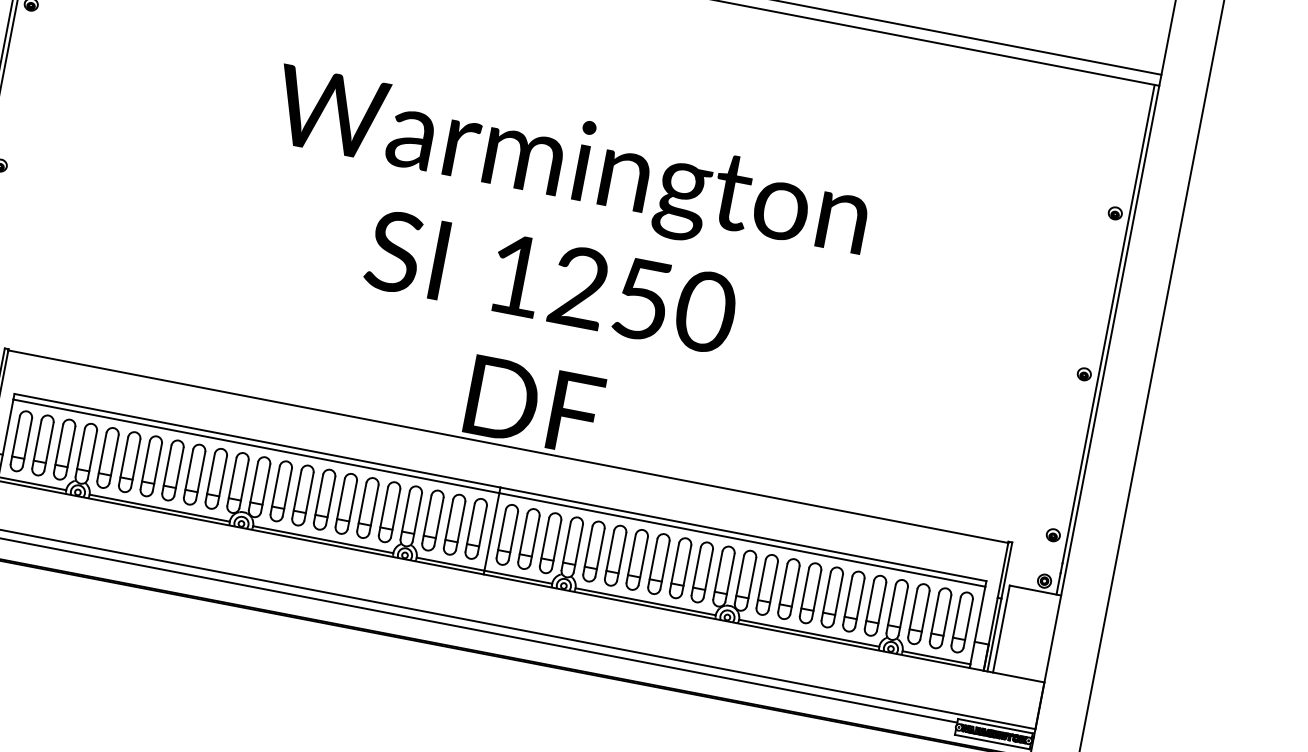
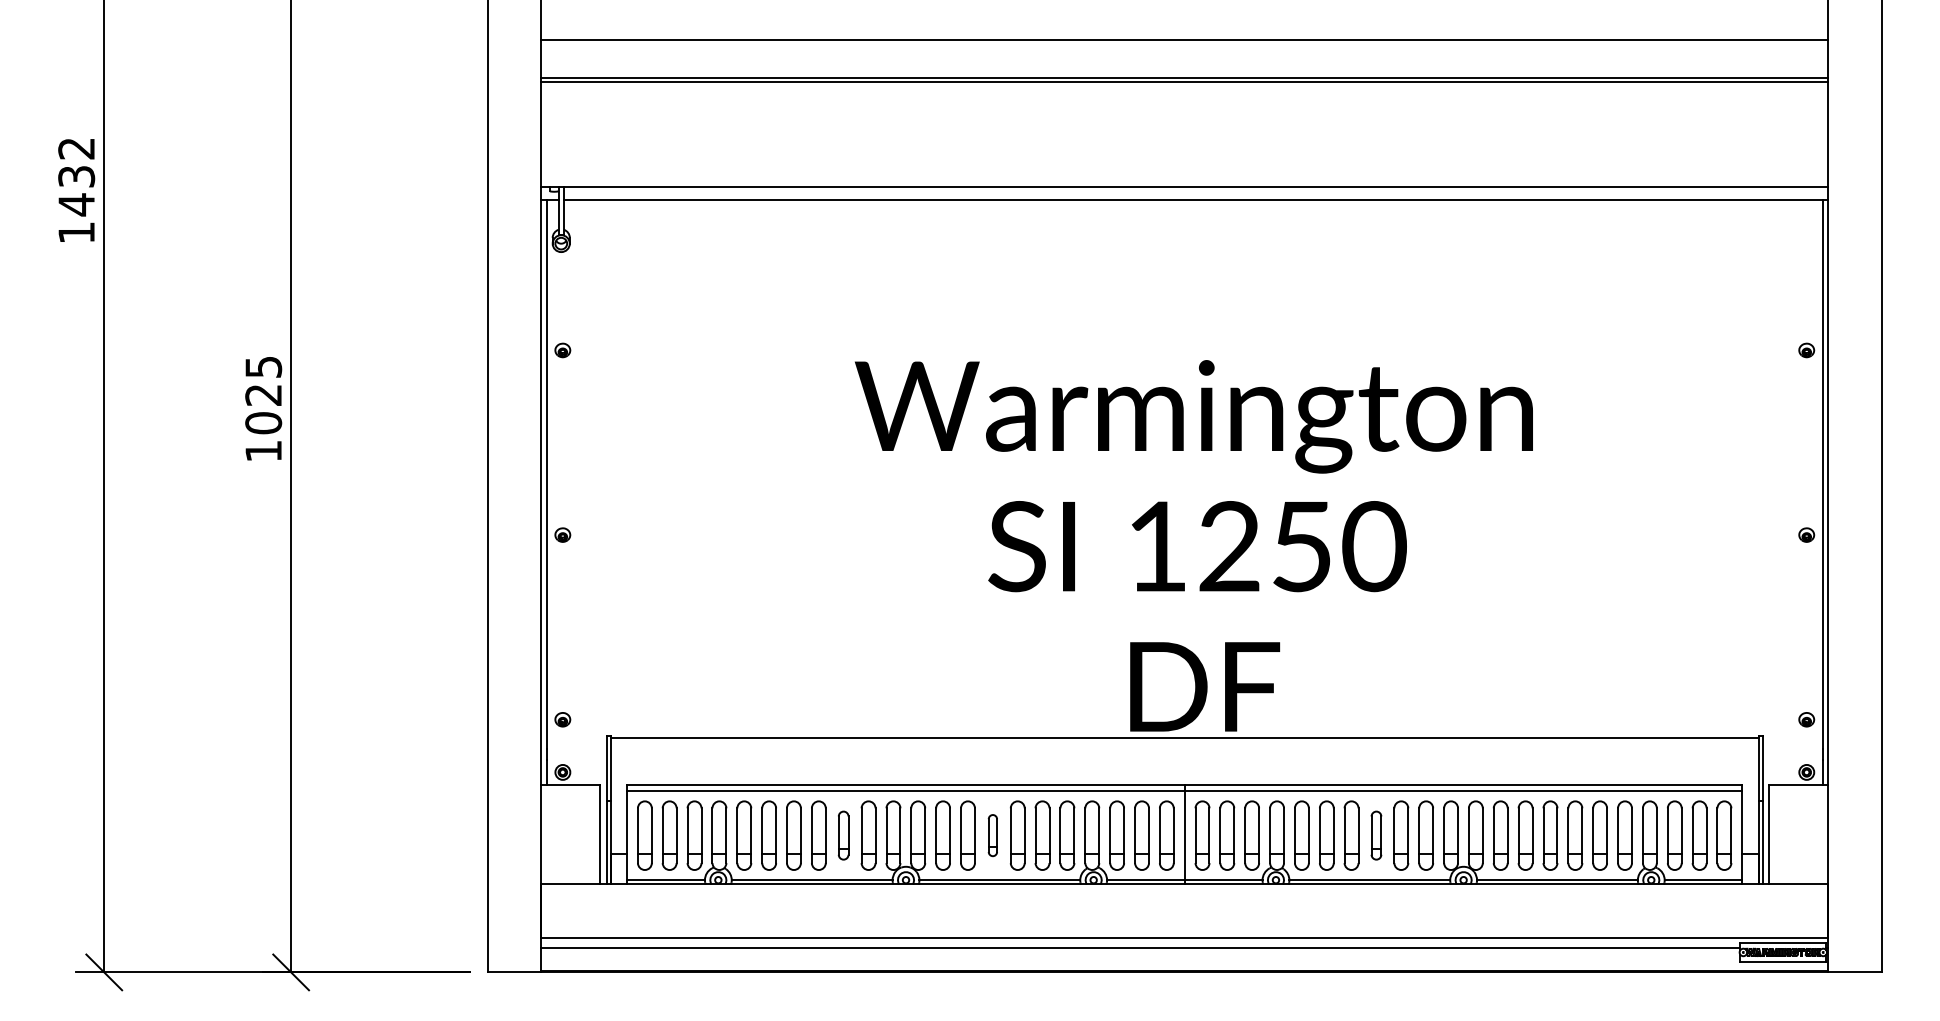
part: (194, 474) -> (843, 835), size x0.7
part: (324, 499) -> (992, 835), size x0.6
part: (658, 563) -> (1376, 835), size x0.7

